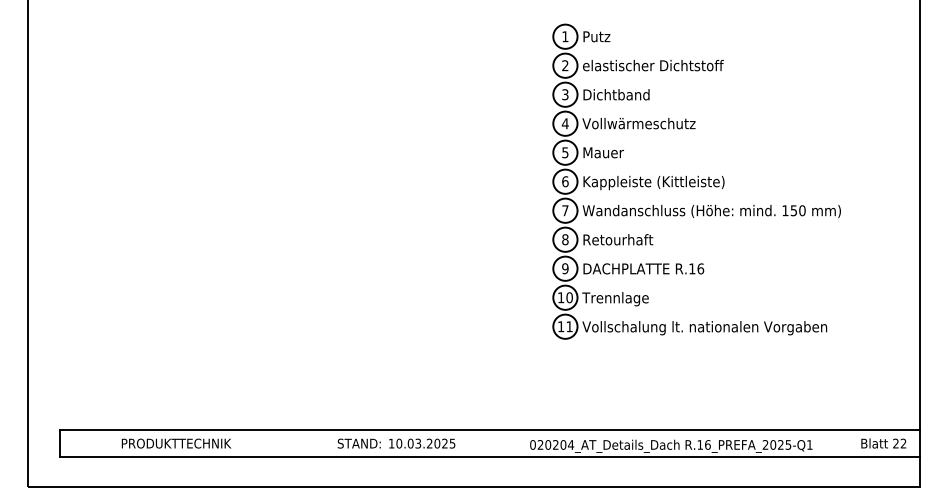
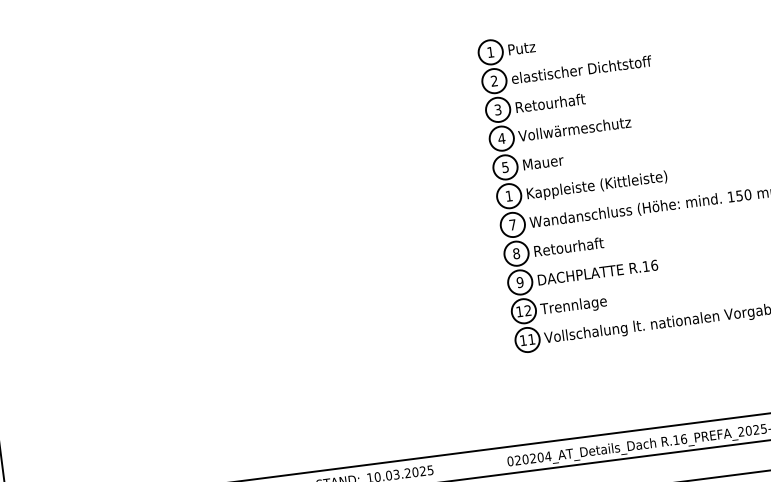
text: (618, 94) -> (550, 102), Dichtband -> Retourhaft
text: (565, 181) -> (509, 195), 6 -> 1
text: (569, 297) -> (527, 310), 10 -> 12

